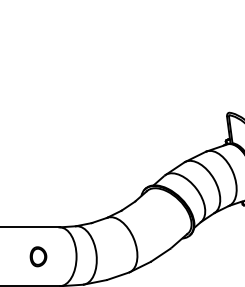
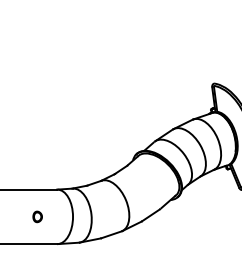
part: (38, 256) -> (37, 216), size x0.6

